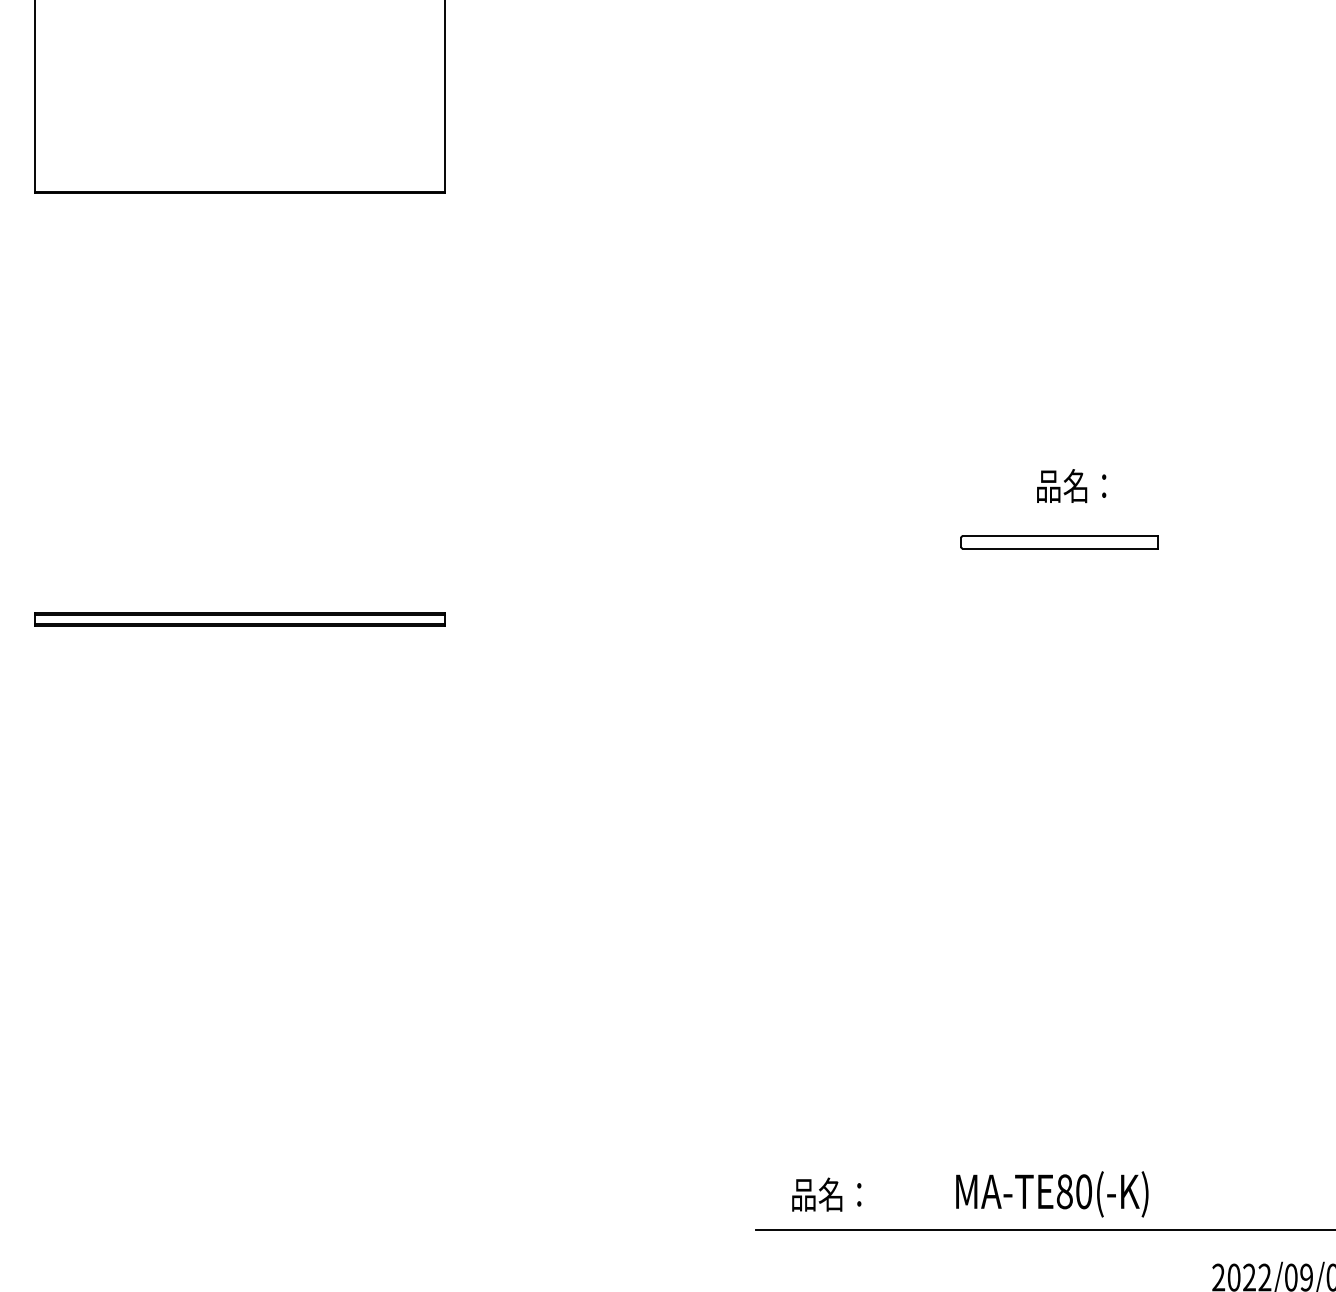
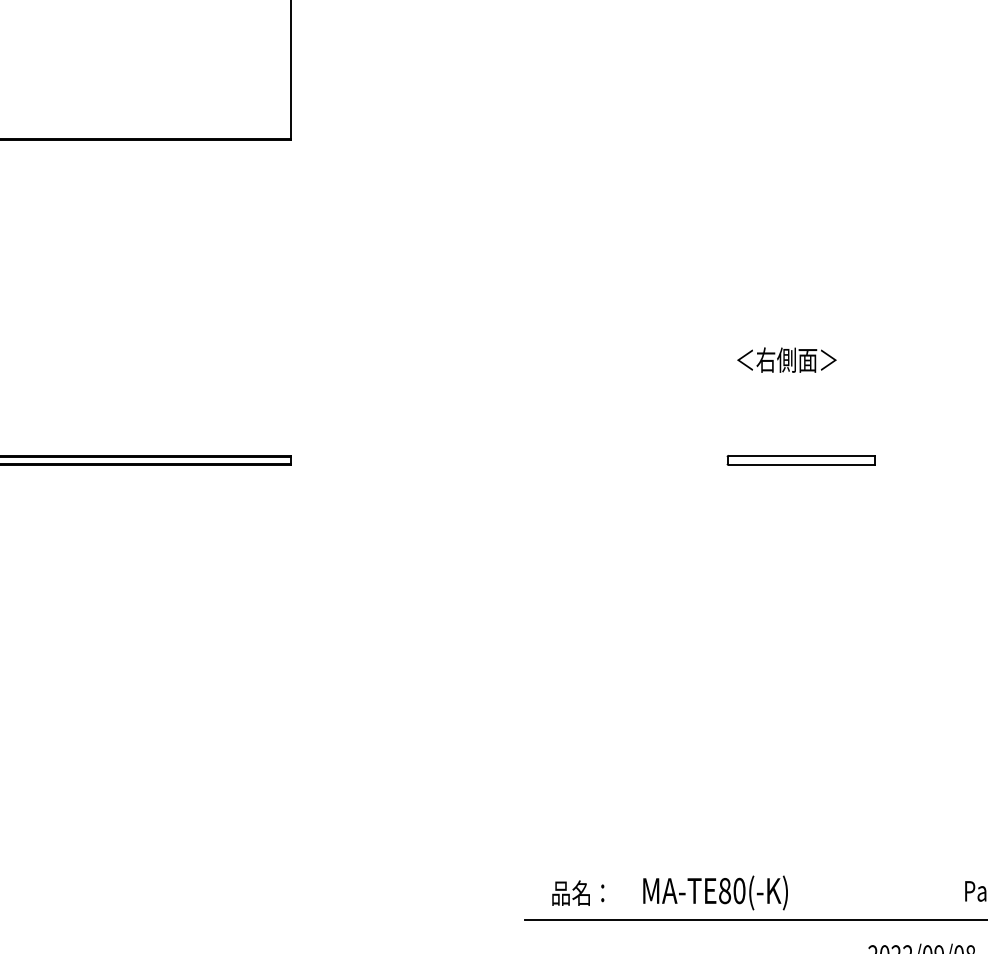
text: (1103, 486) -> (786, 360), 品名： -> ＜右側面＞
part: (1059, 542) -> (801, 460), moved
text: (1052, 1194) -> (715, 893), moved

